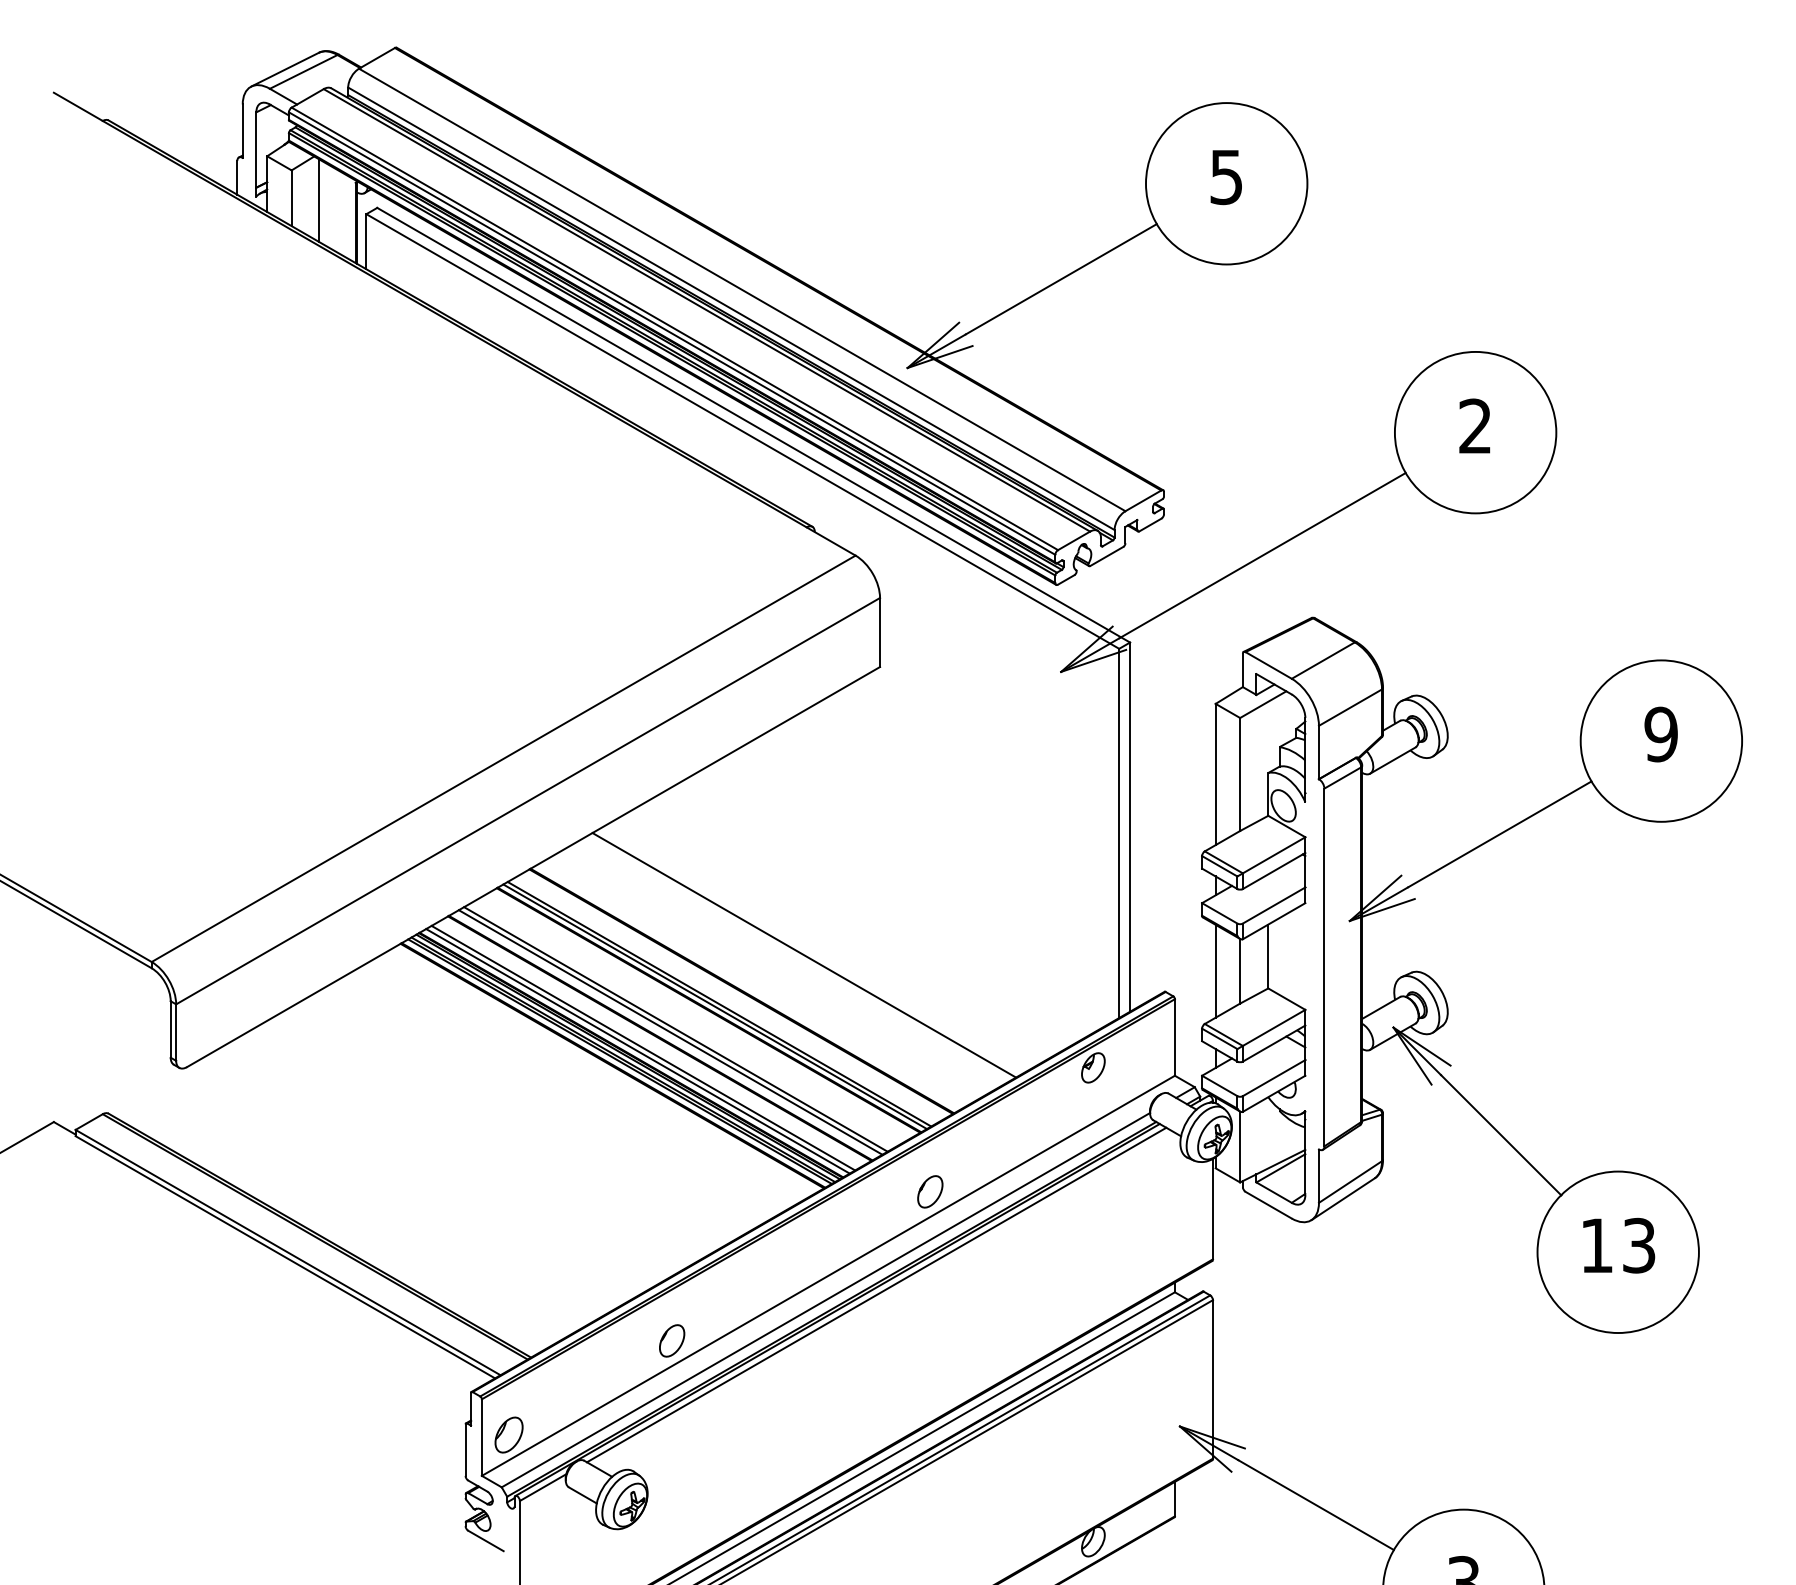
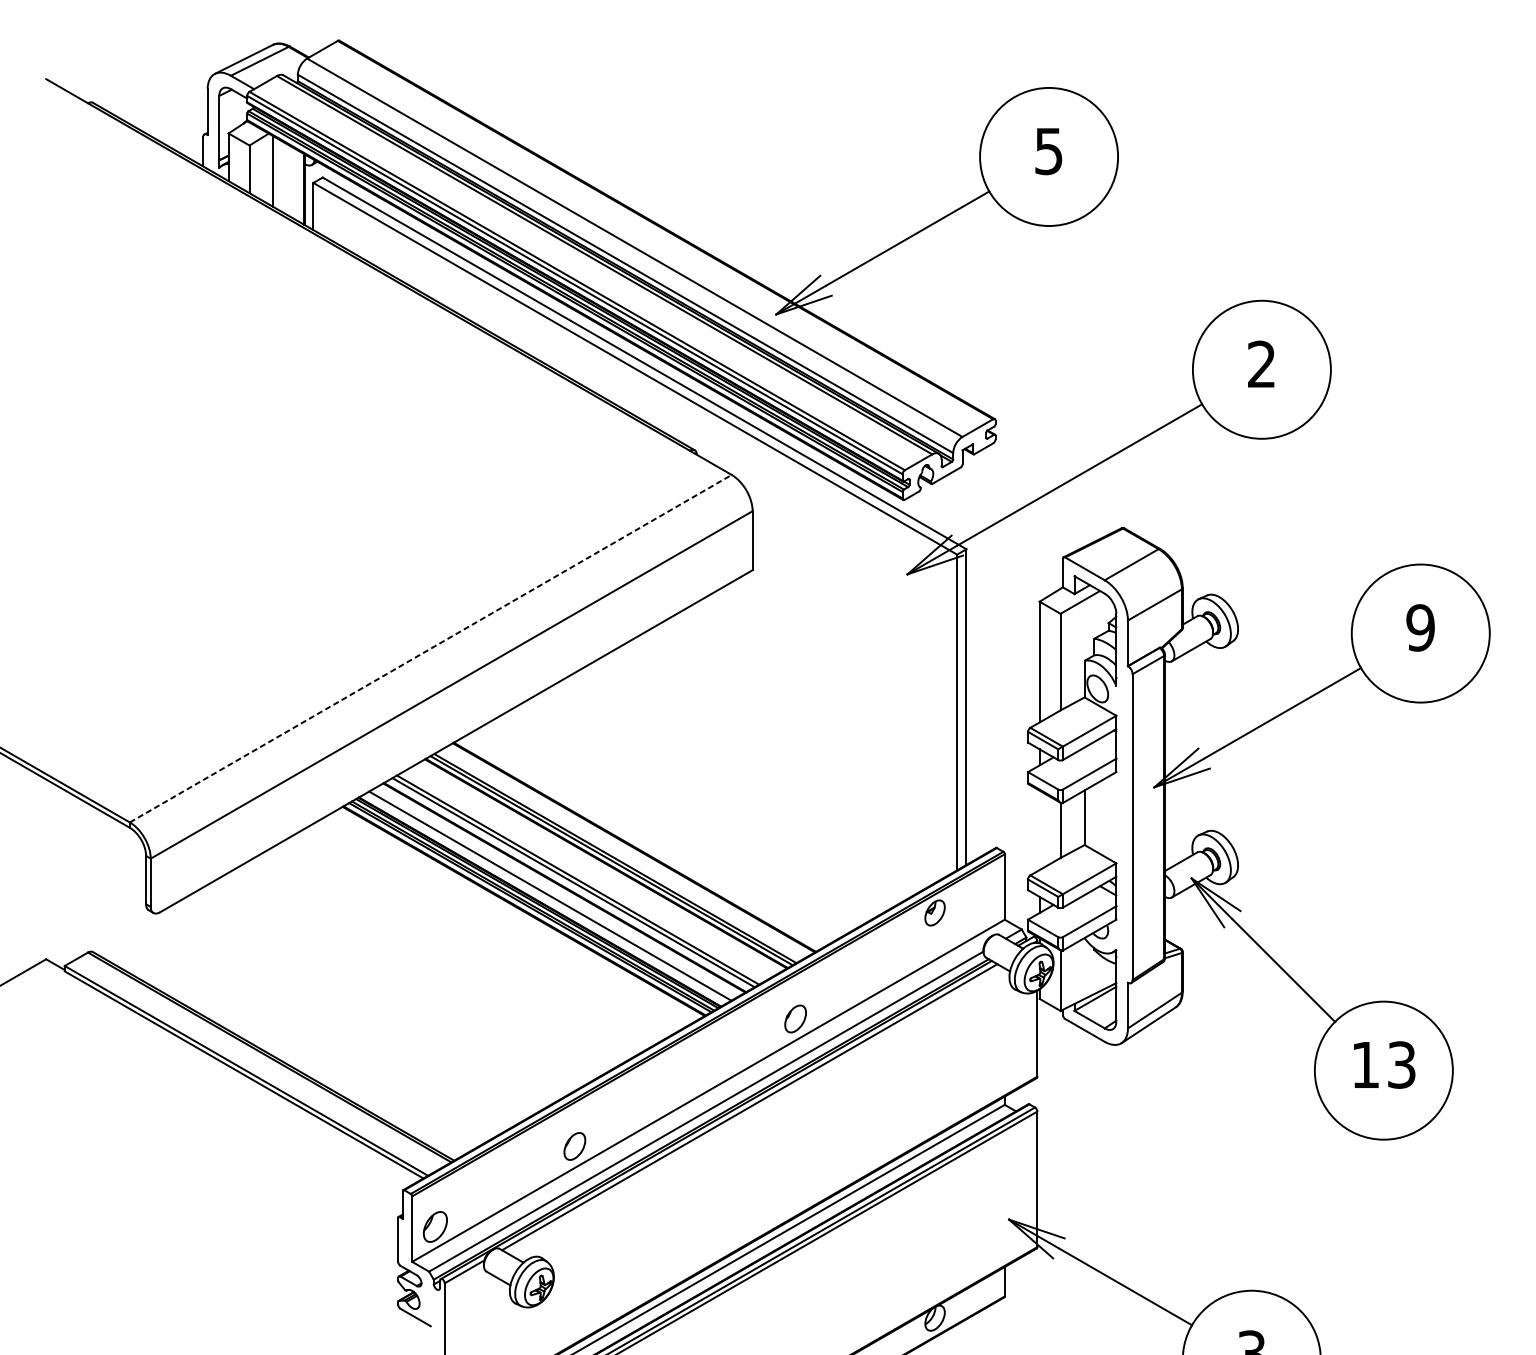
line: (504, 758) -> (431, 648), solid -> dashed
line: (804, 955) -> (688, 816), removed
line: (1215, 970) -> (1039, 829), removed
line: (637, 1051) -> (545, 898), removed

